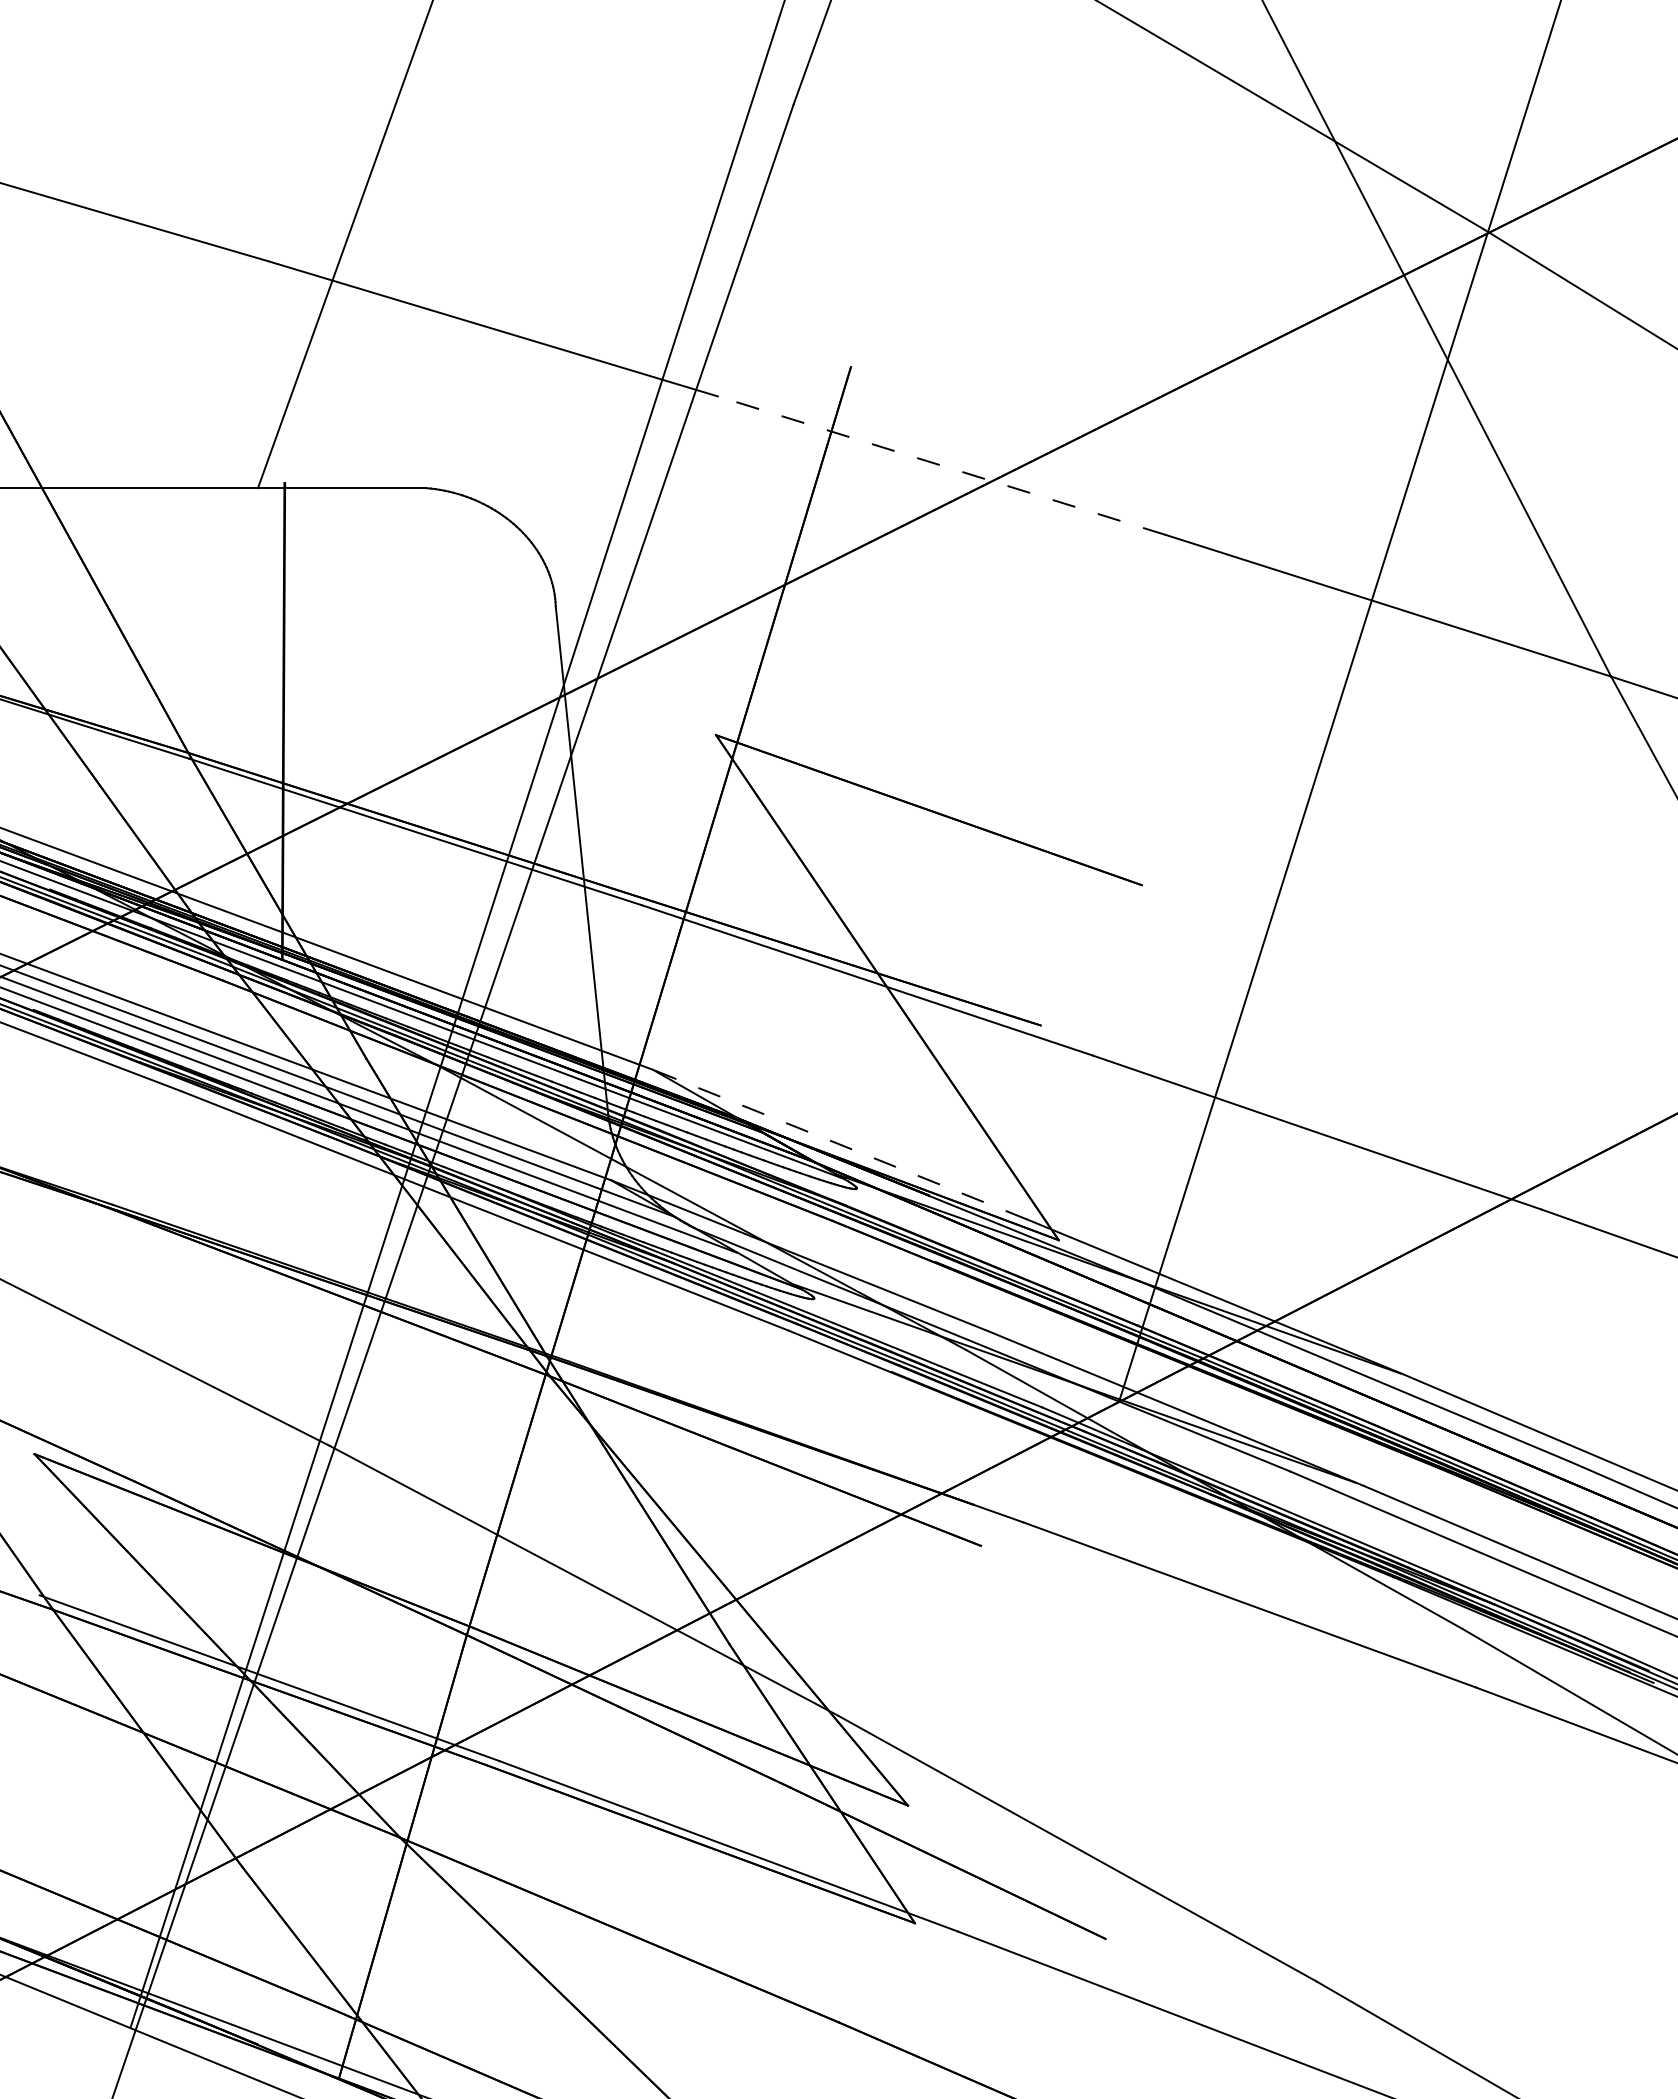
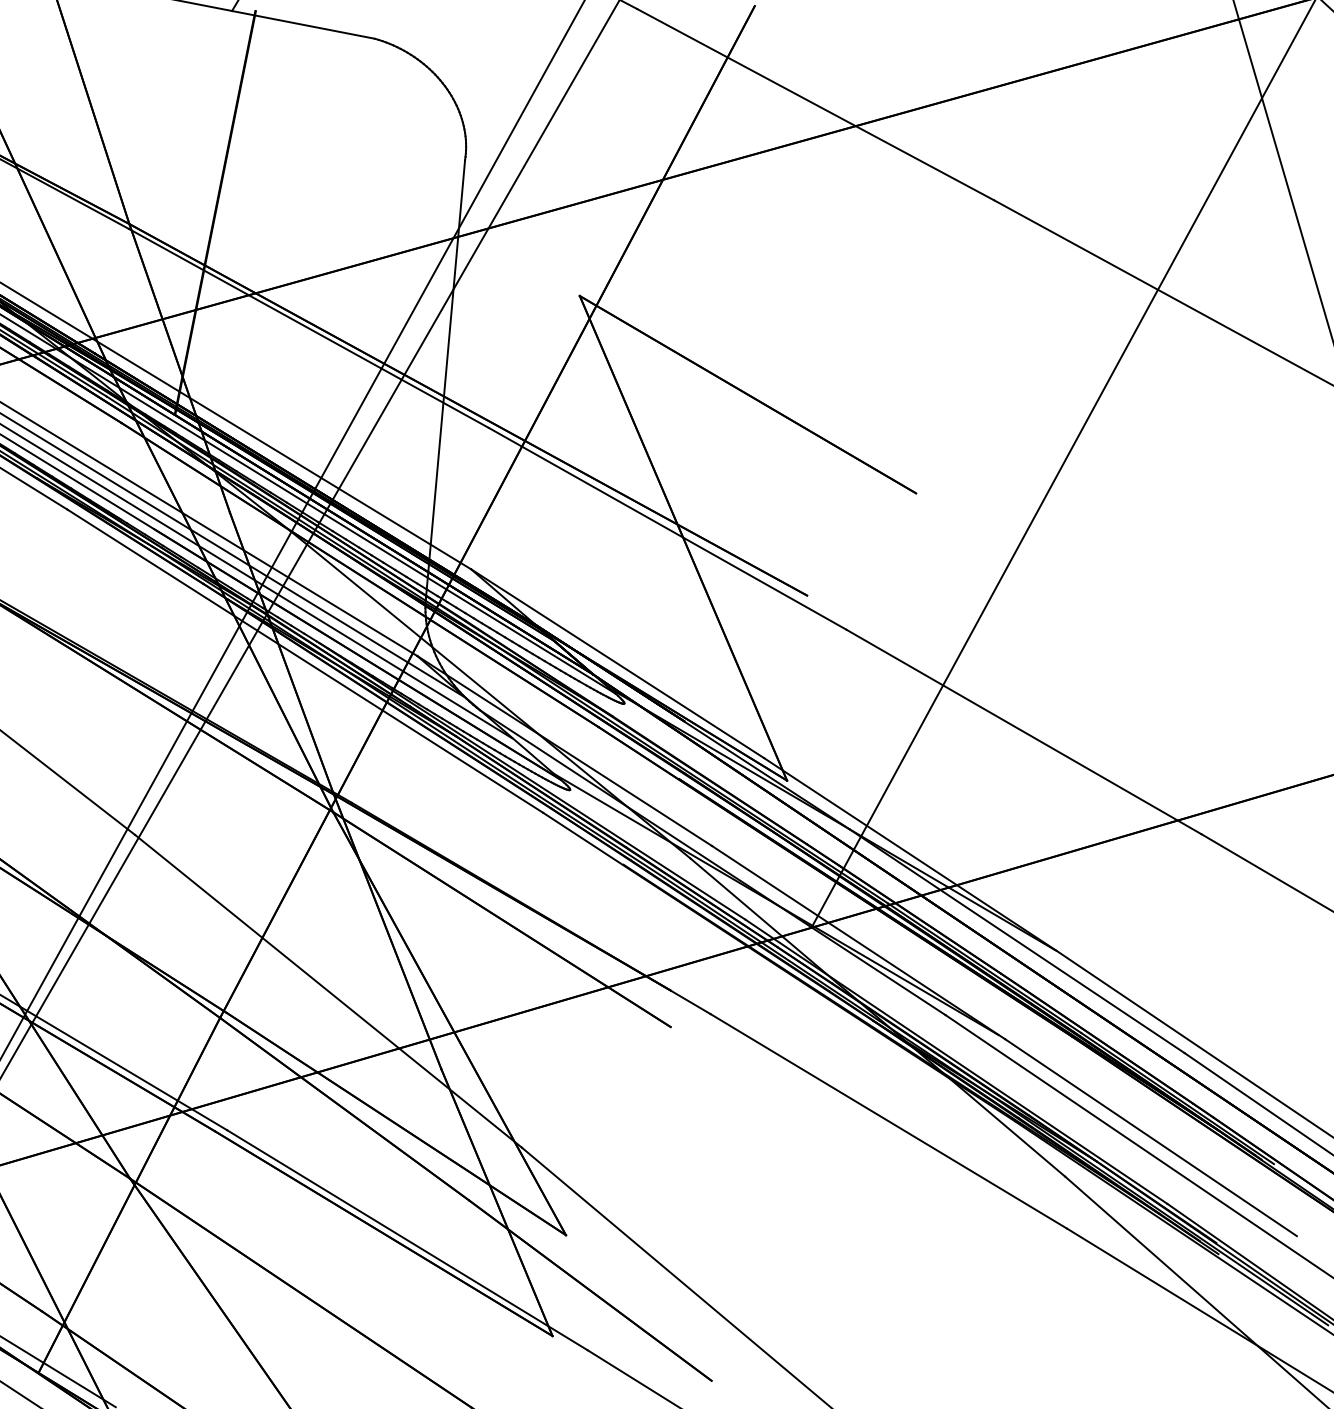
line: (941, 465) -> (815, 104), dashed -> solid
line: (840, 1144) -> (617, 663), dashed -> solid

